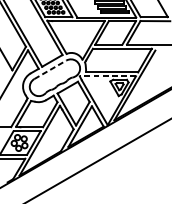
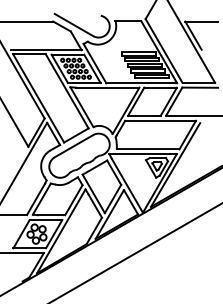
line: (50, 69) -> (74, 145), dashed -> solid
line: (108, 75) -> (143, 153), dashed -> solid

